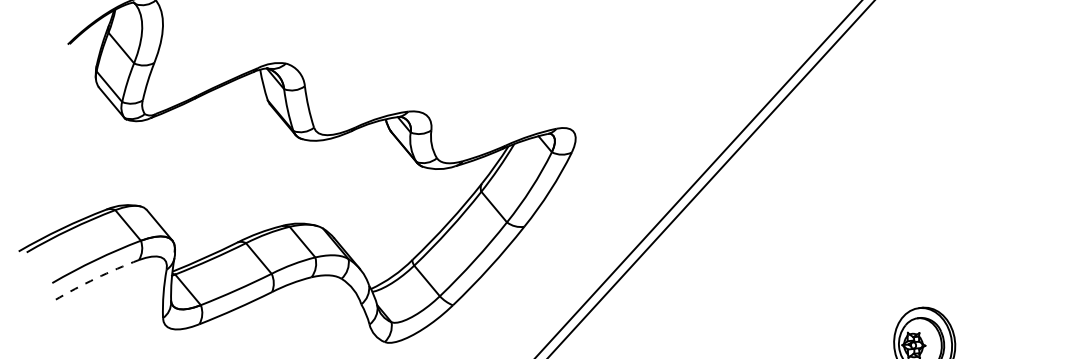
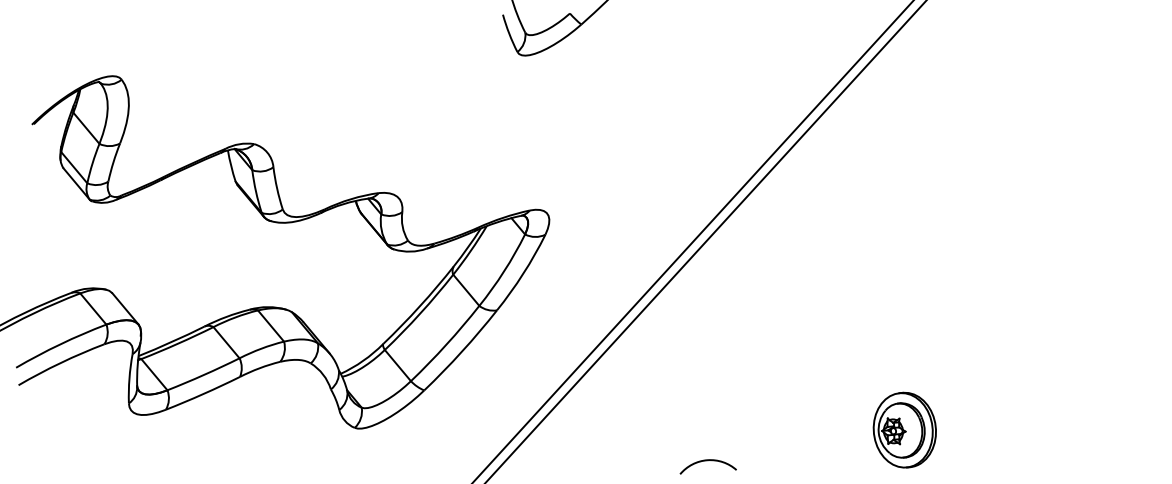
arc: (95, 278) -> (60, 363), dashed -> solid

